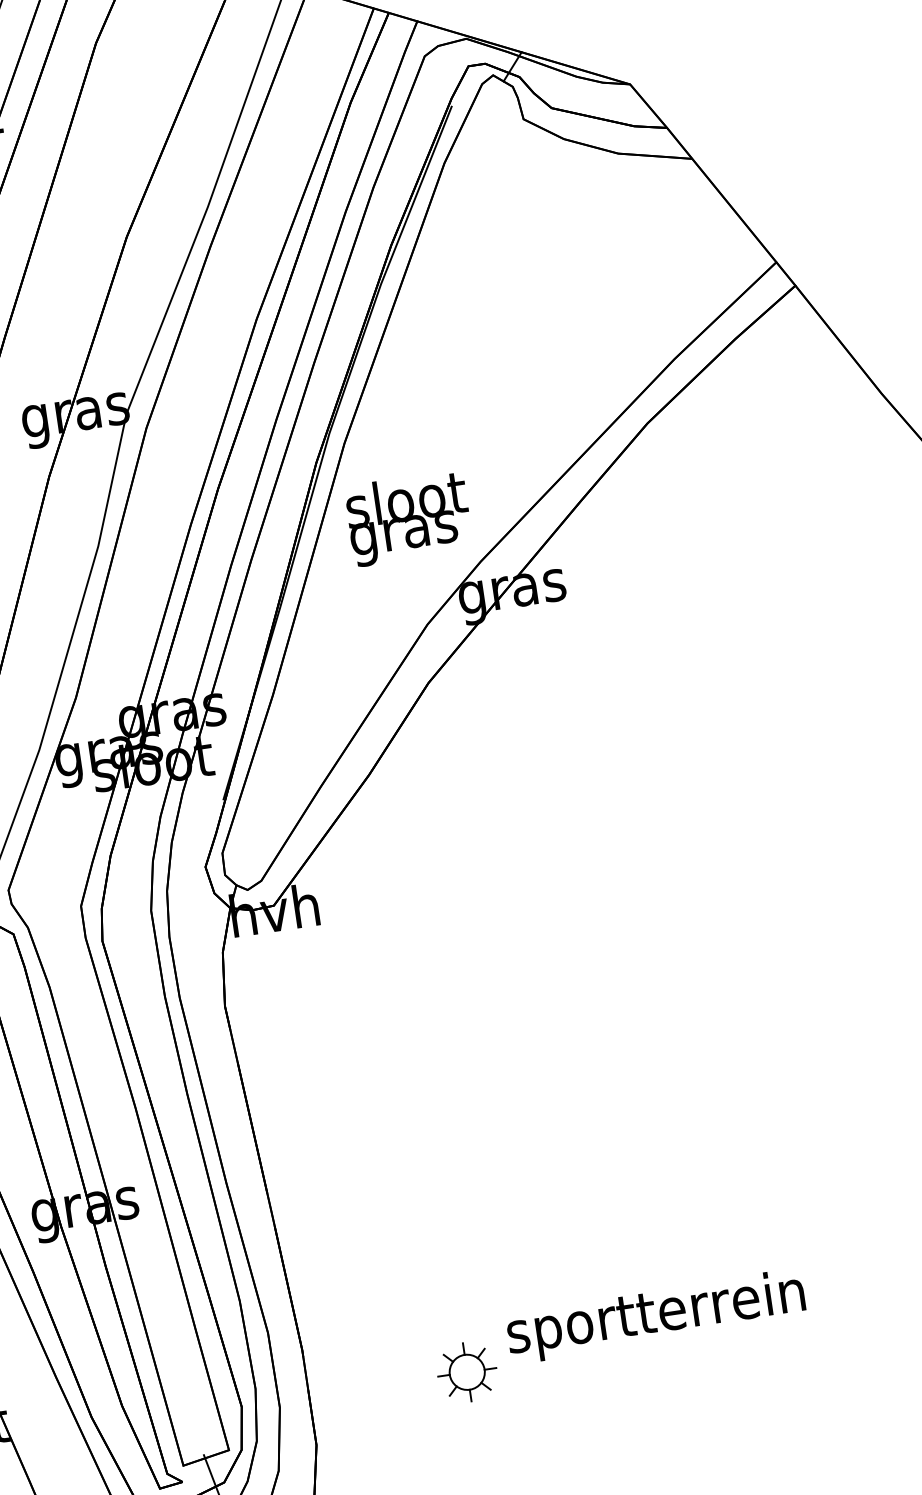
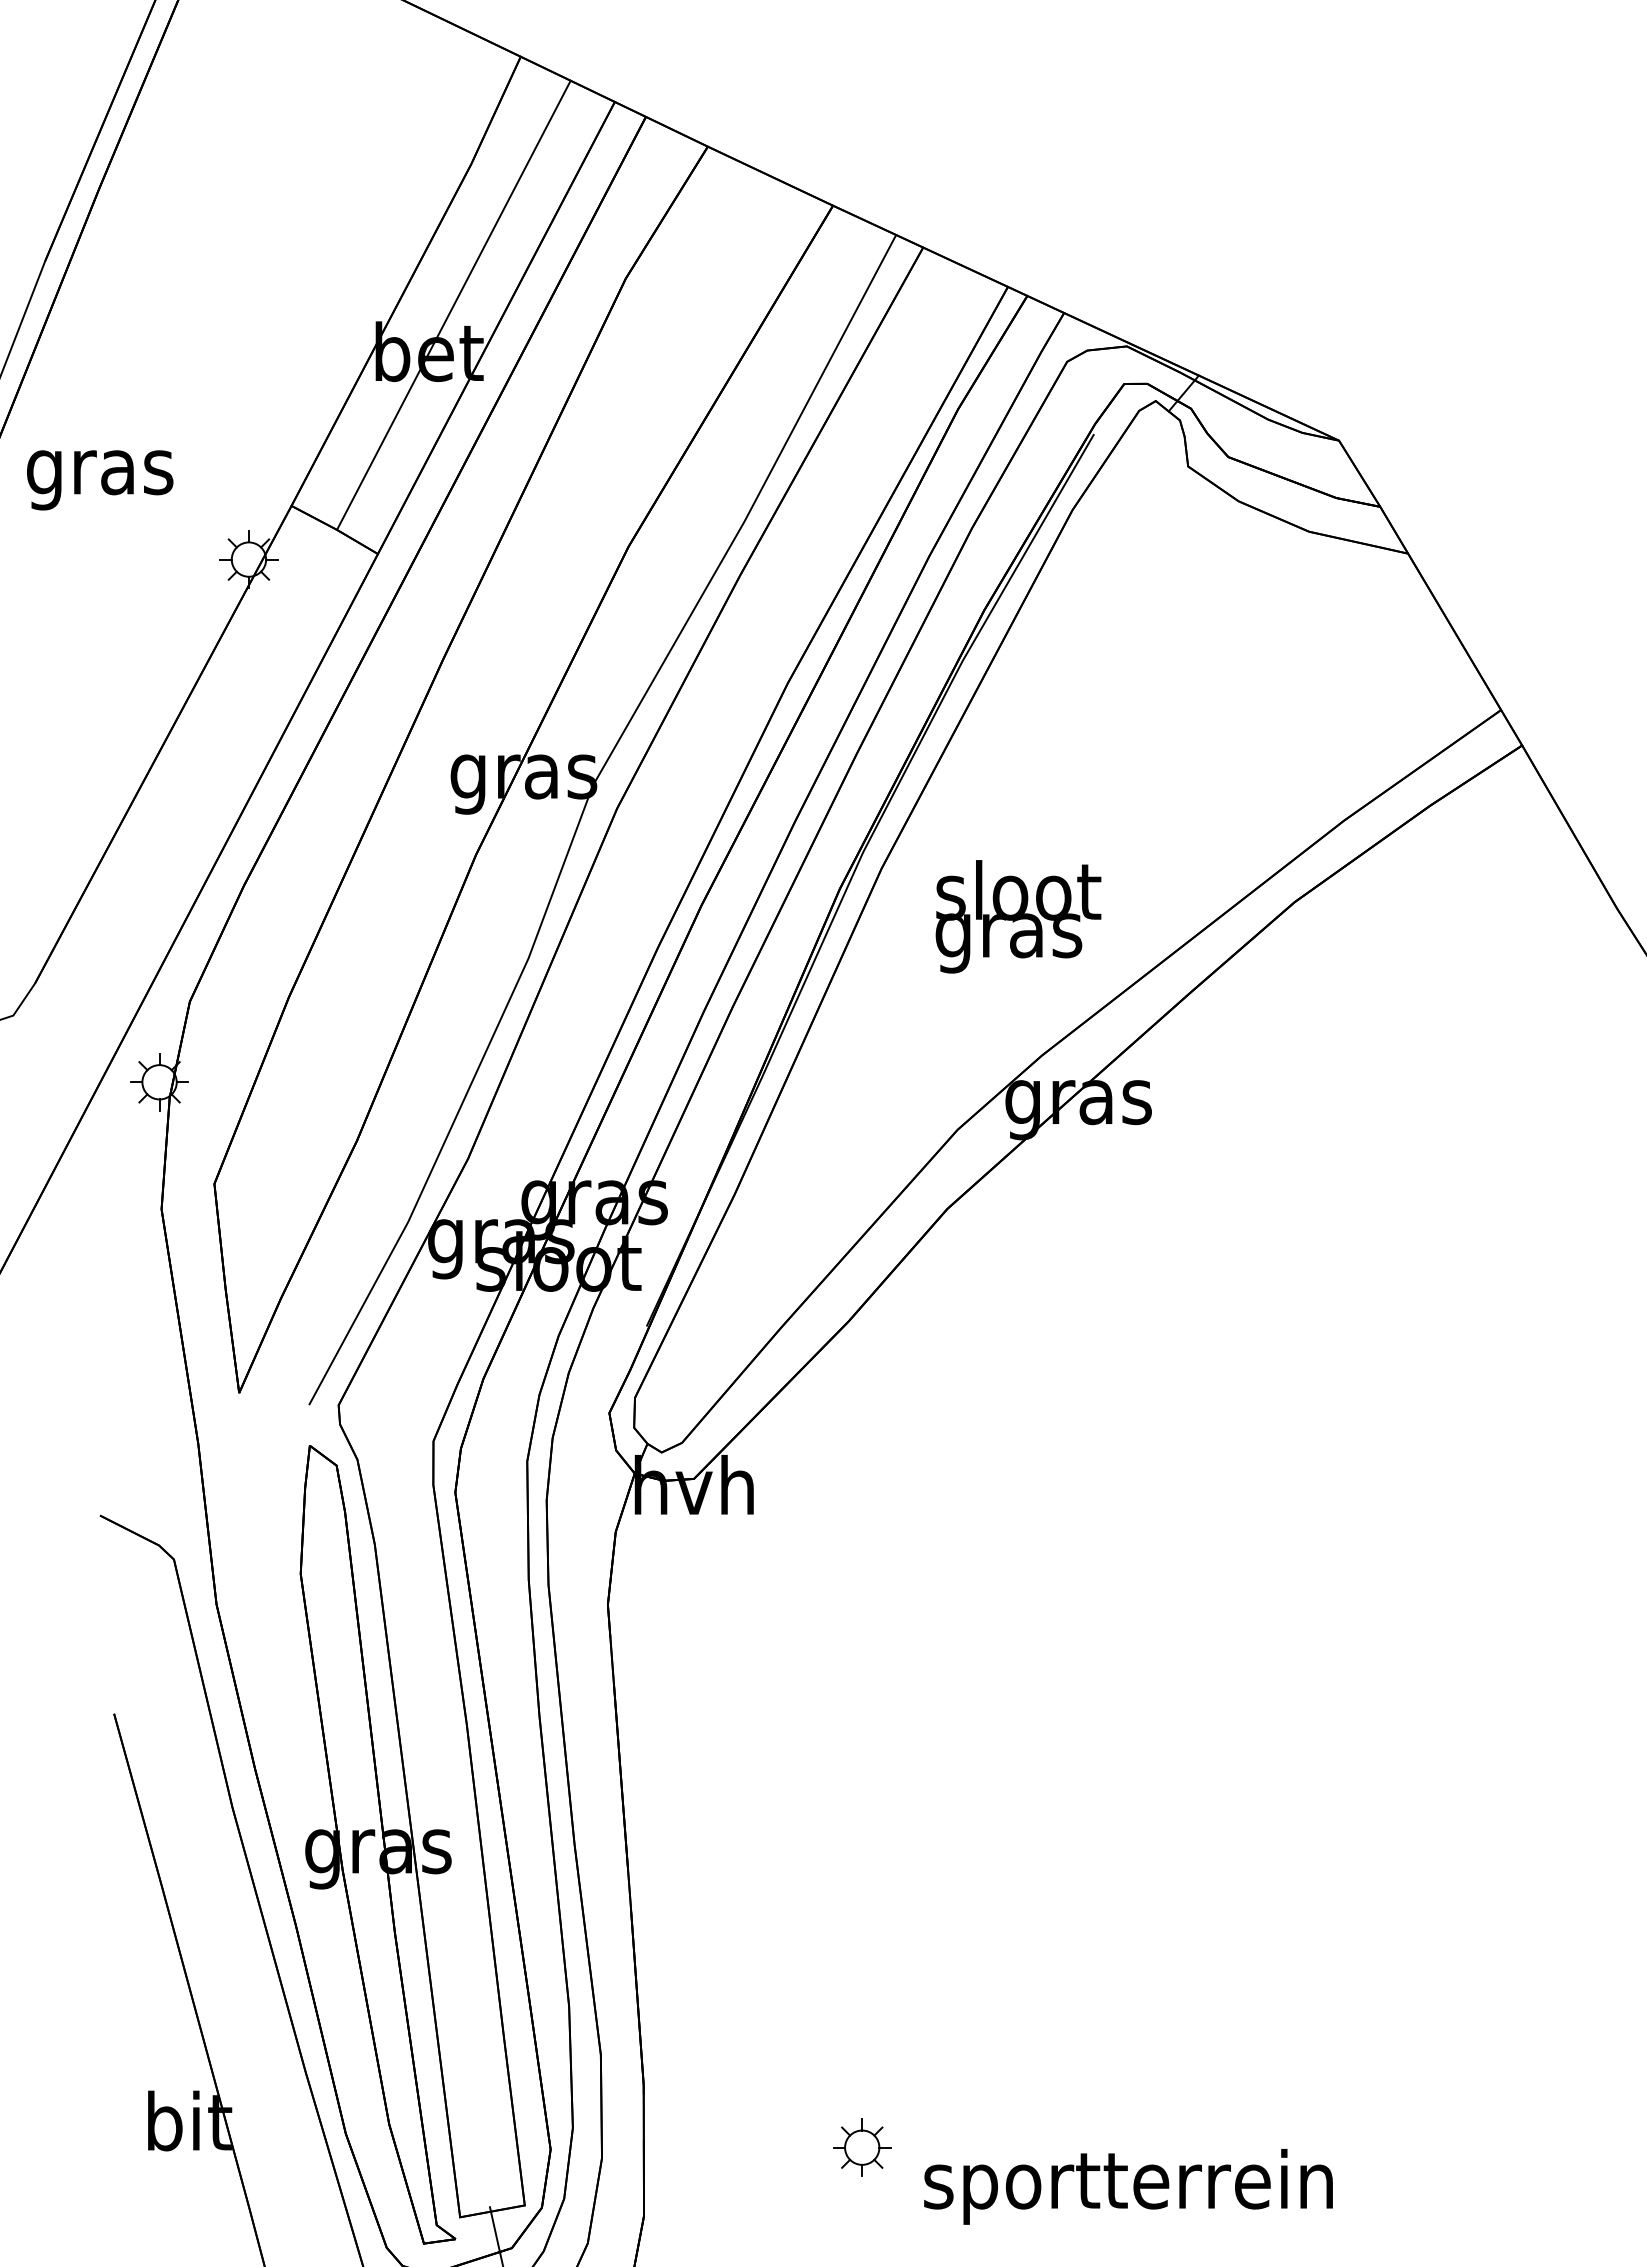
text: (408, 518) -> (1018, 916), moved
text: (656, 1316) -> (1128, 2186), moved
part: (467, 1372) -> (862, 2147), size x0.71

